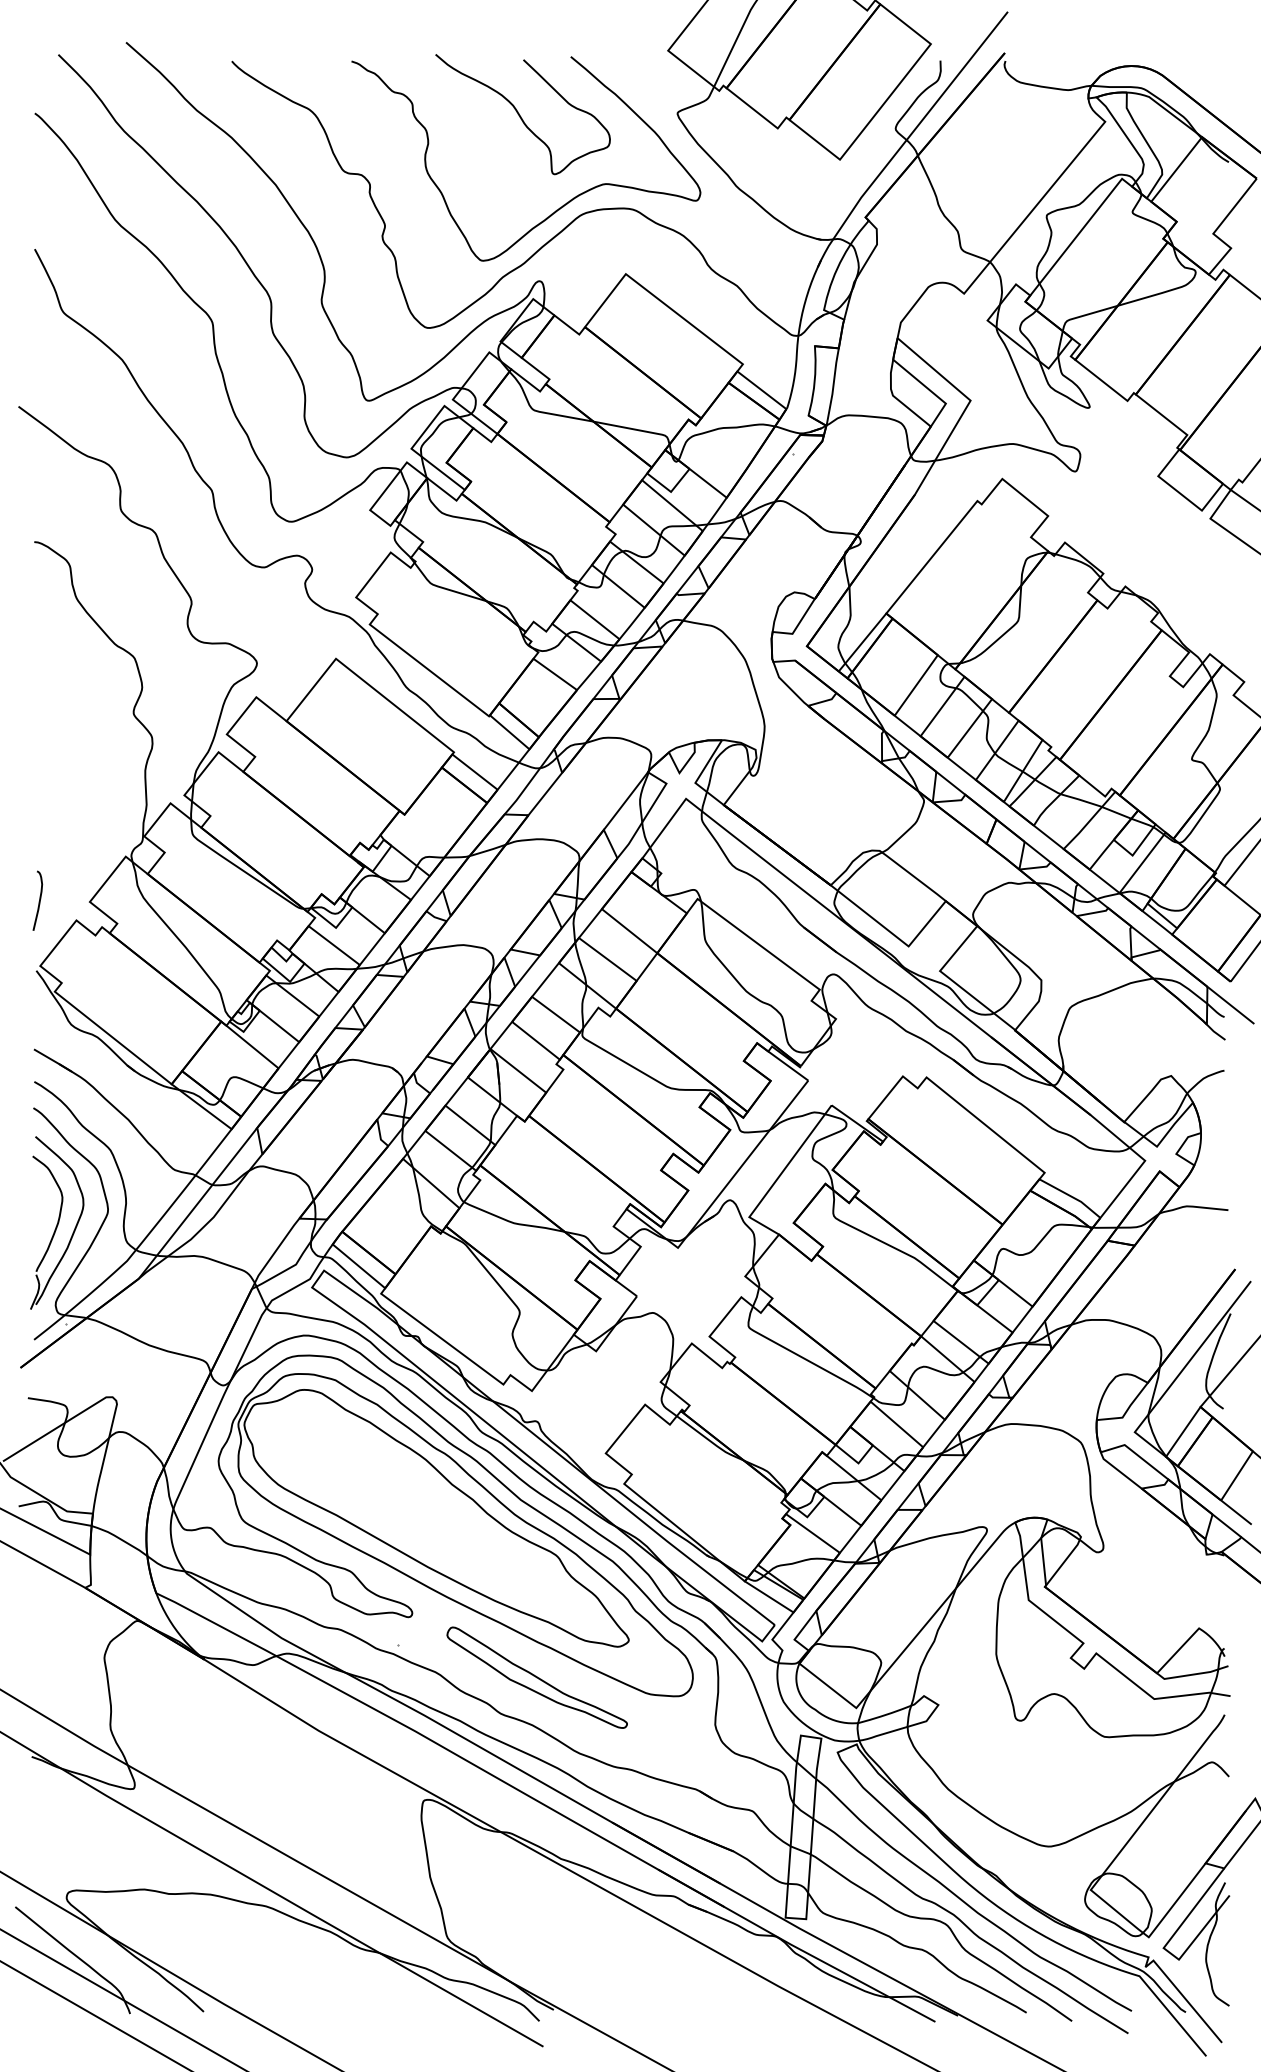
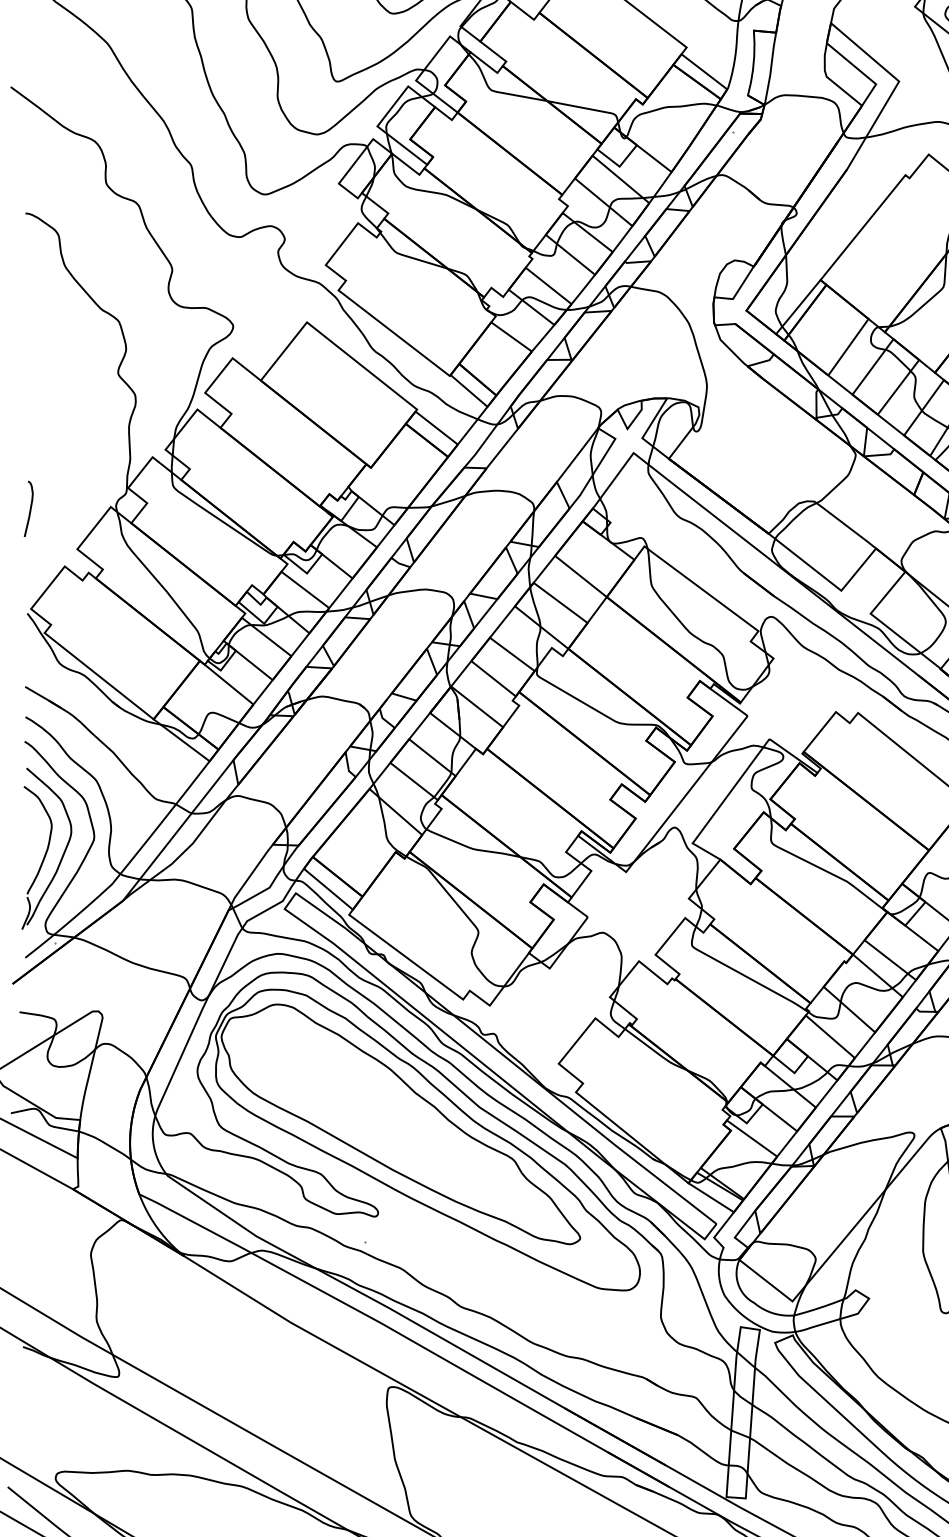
curve: (38, 901) -> (29, 509), moved
part: (536, 1677) -> (494, 1272), removed

